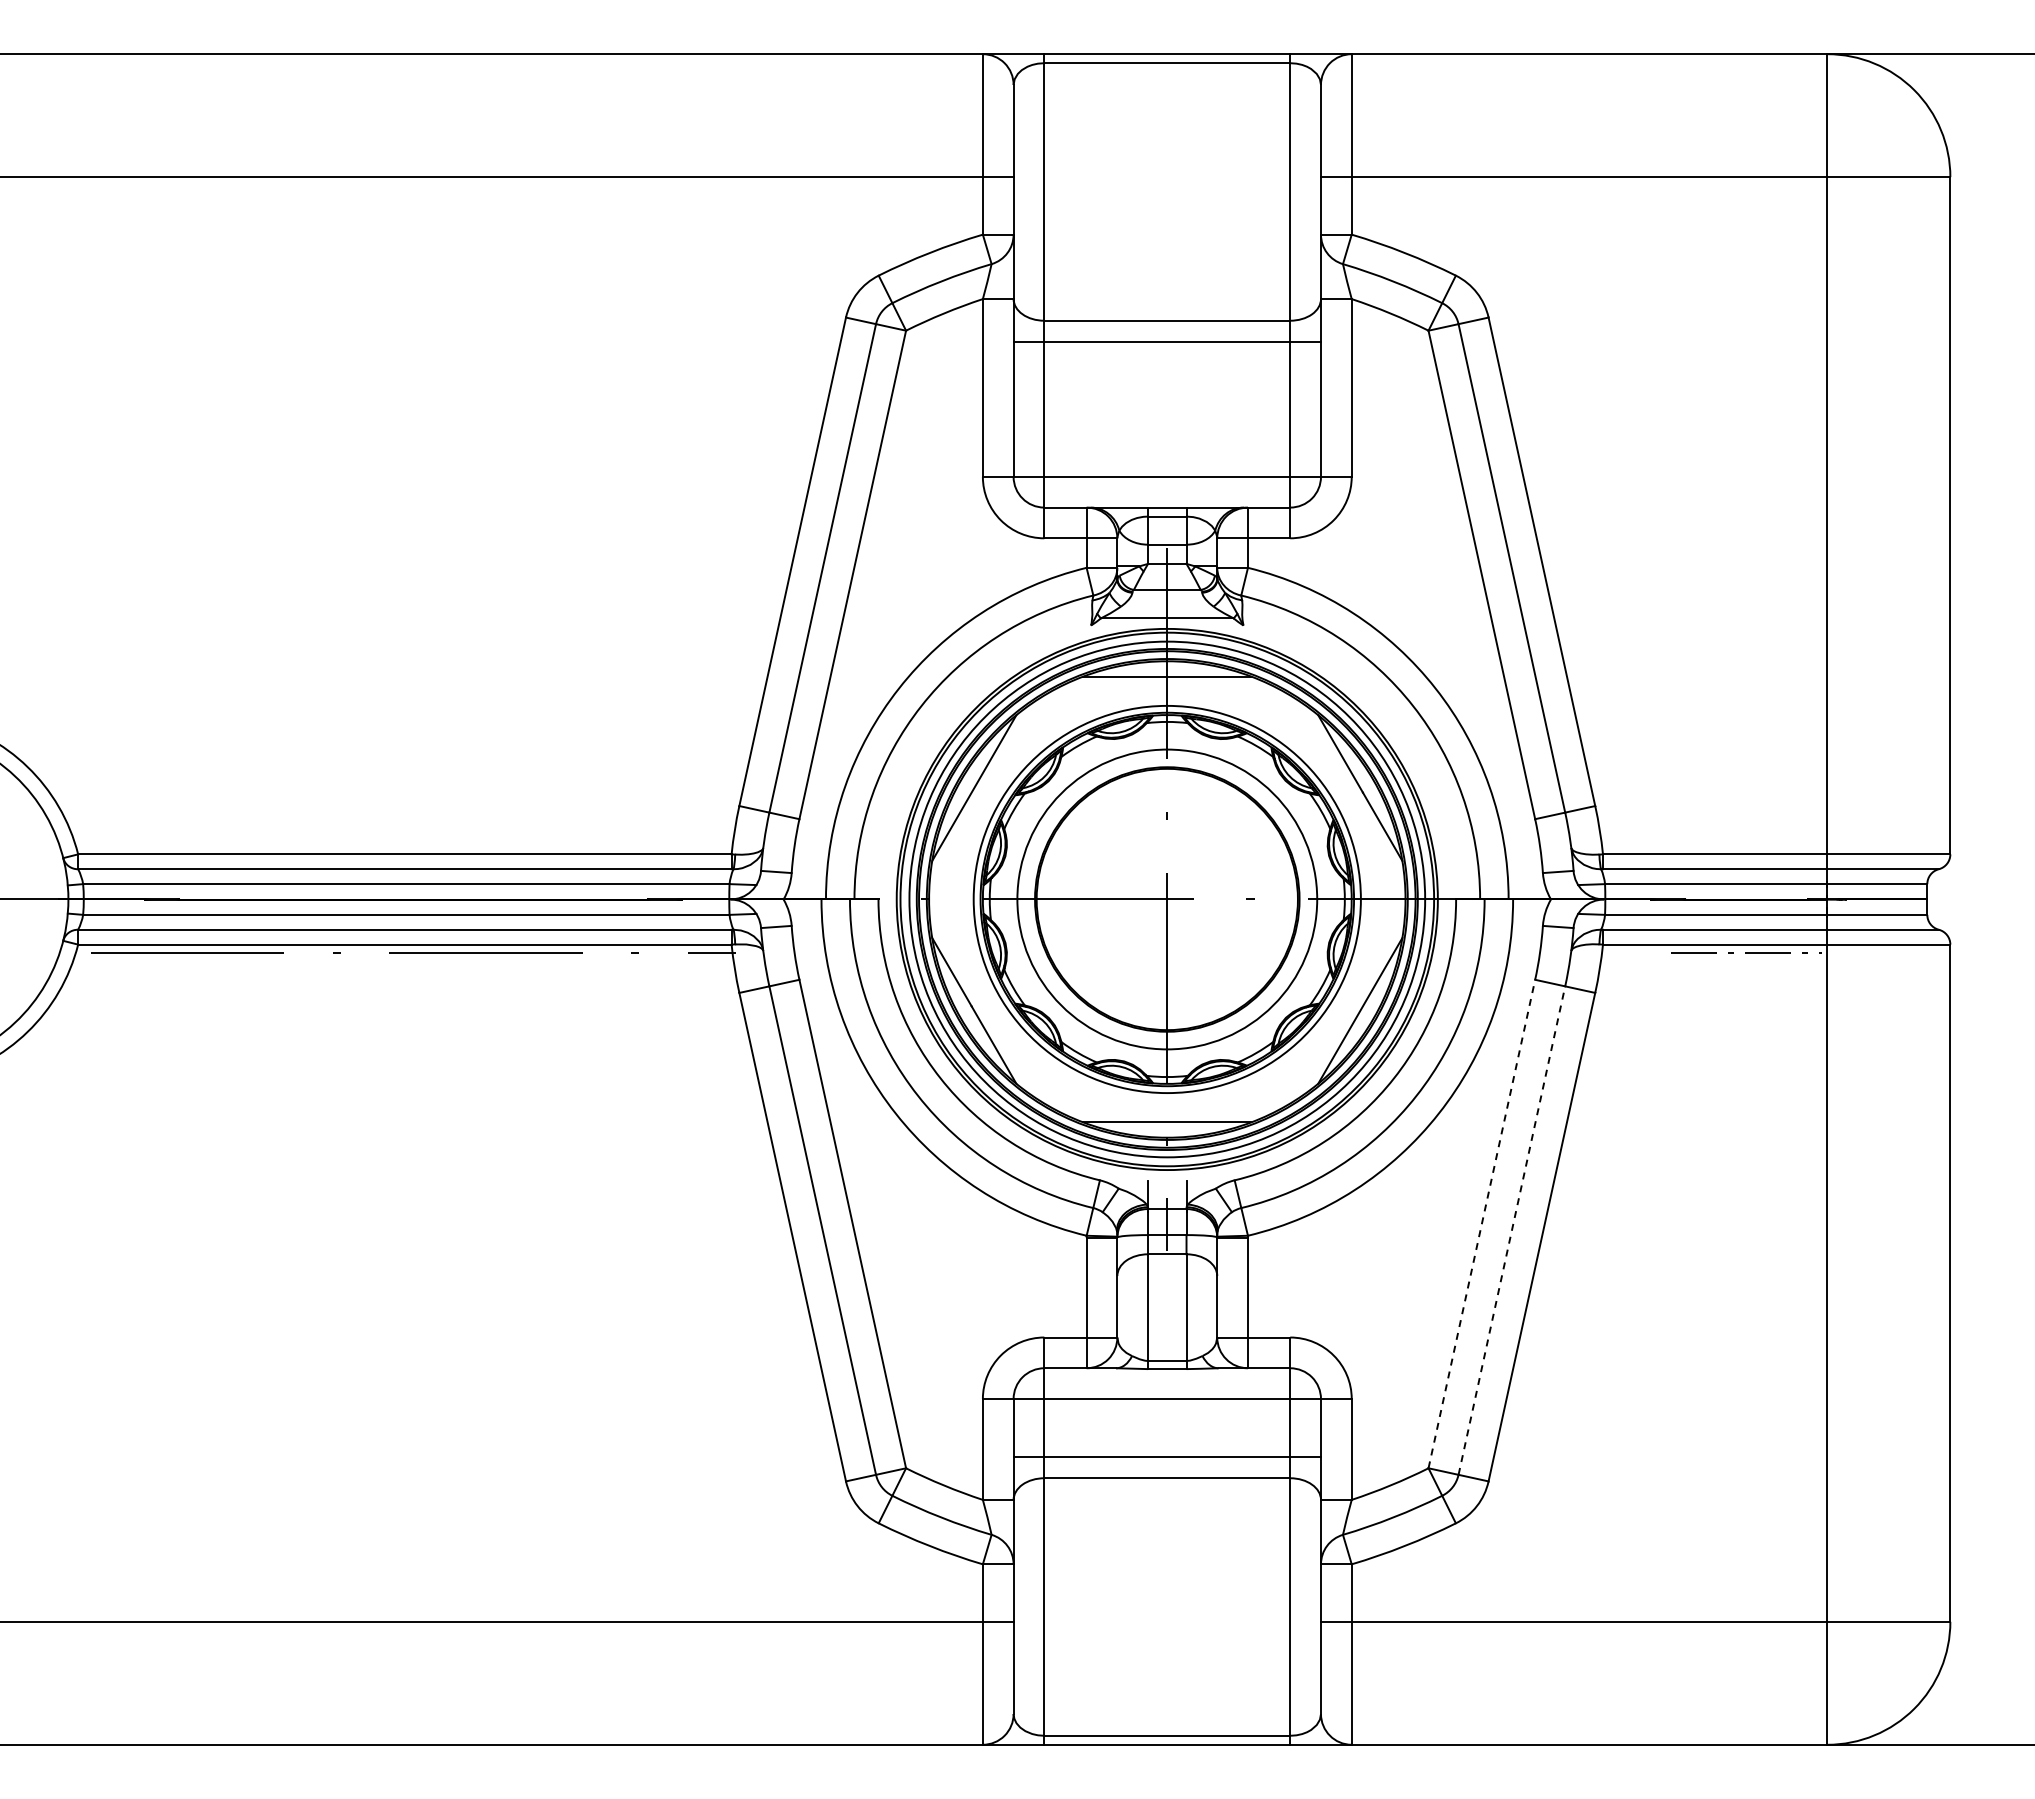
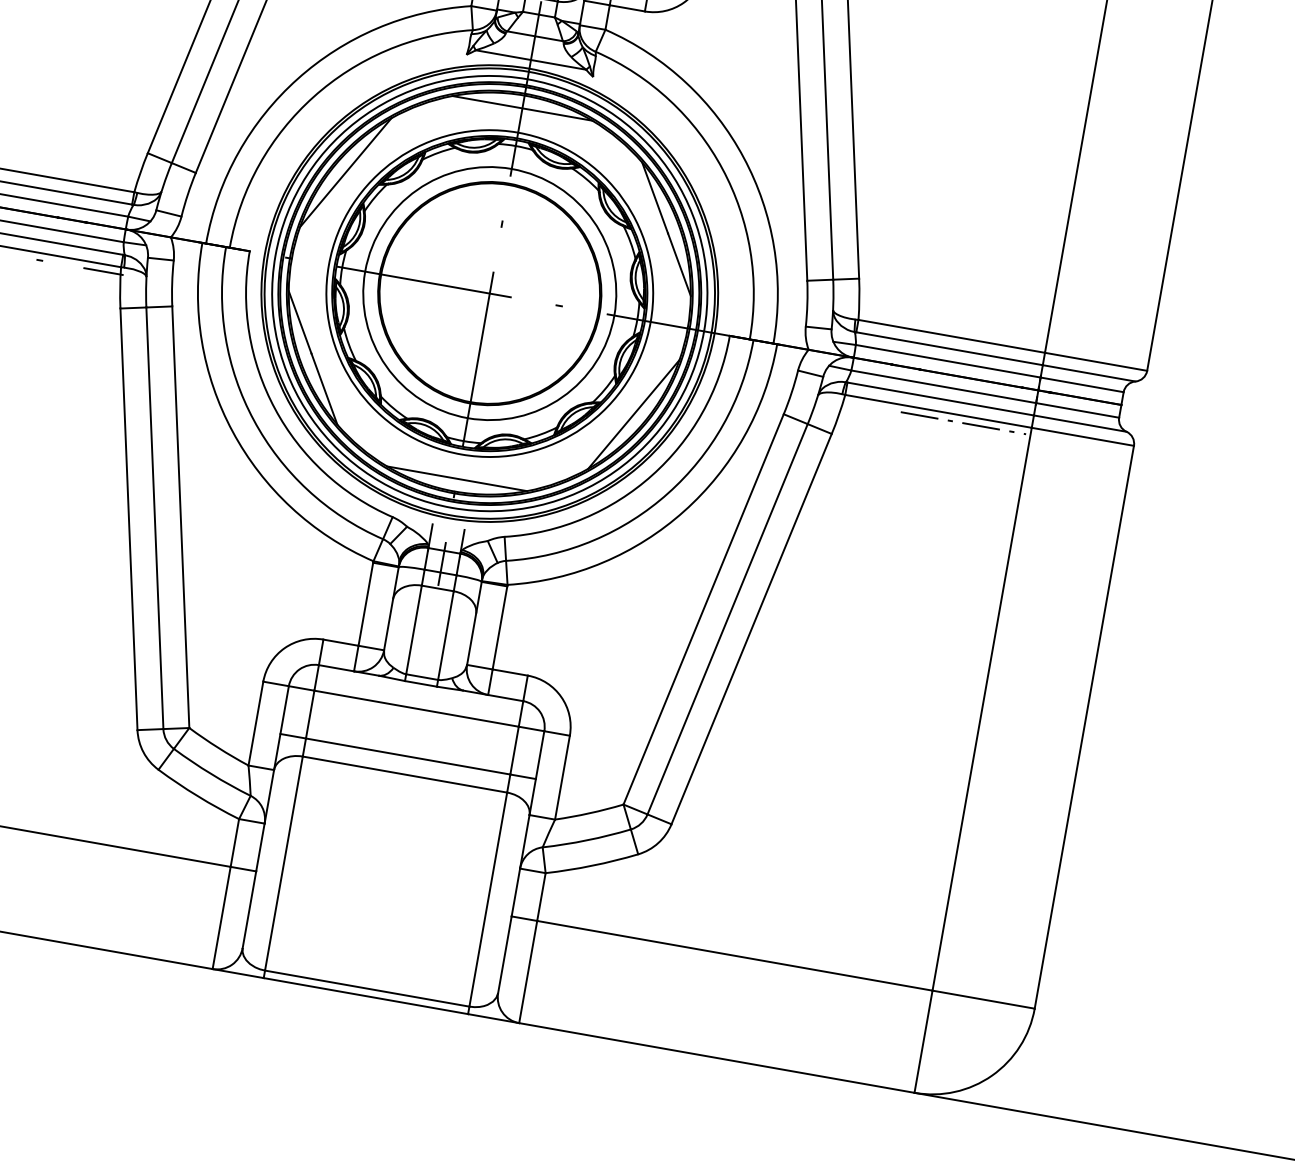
line: (1481, 1224) -> (703, 609), dashed -> solid
line: (1511, 1230) -> (727, 619), dashed -> solid

